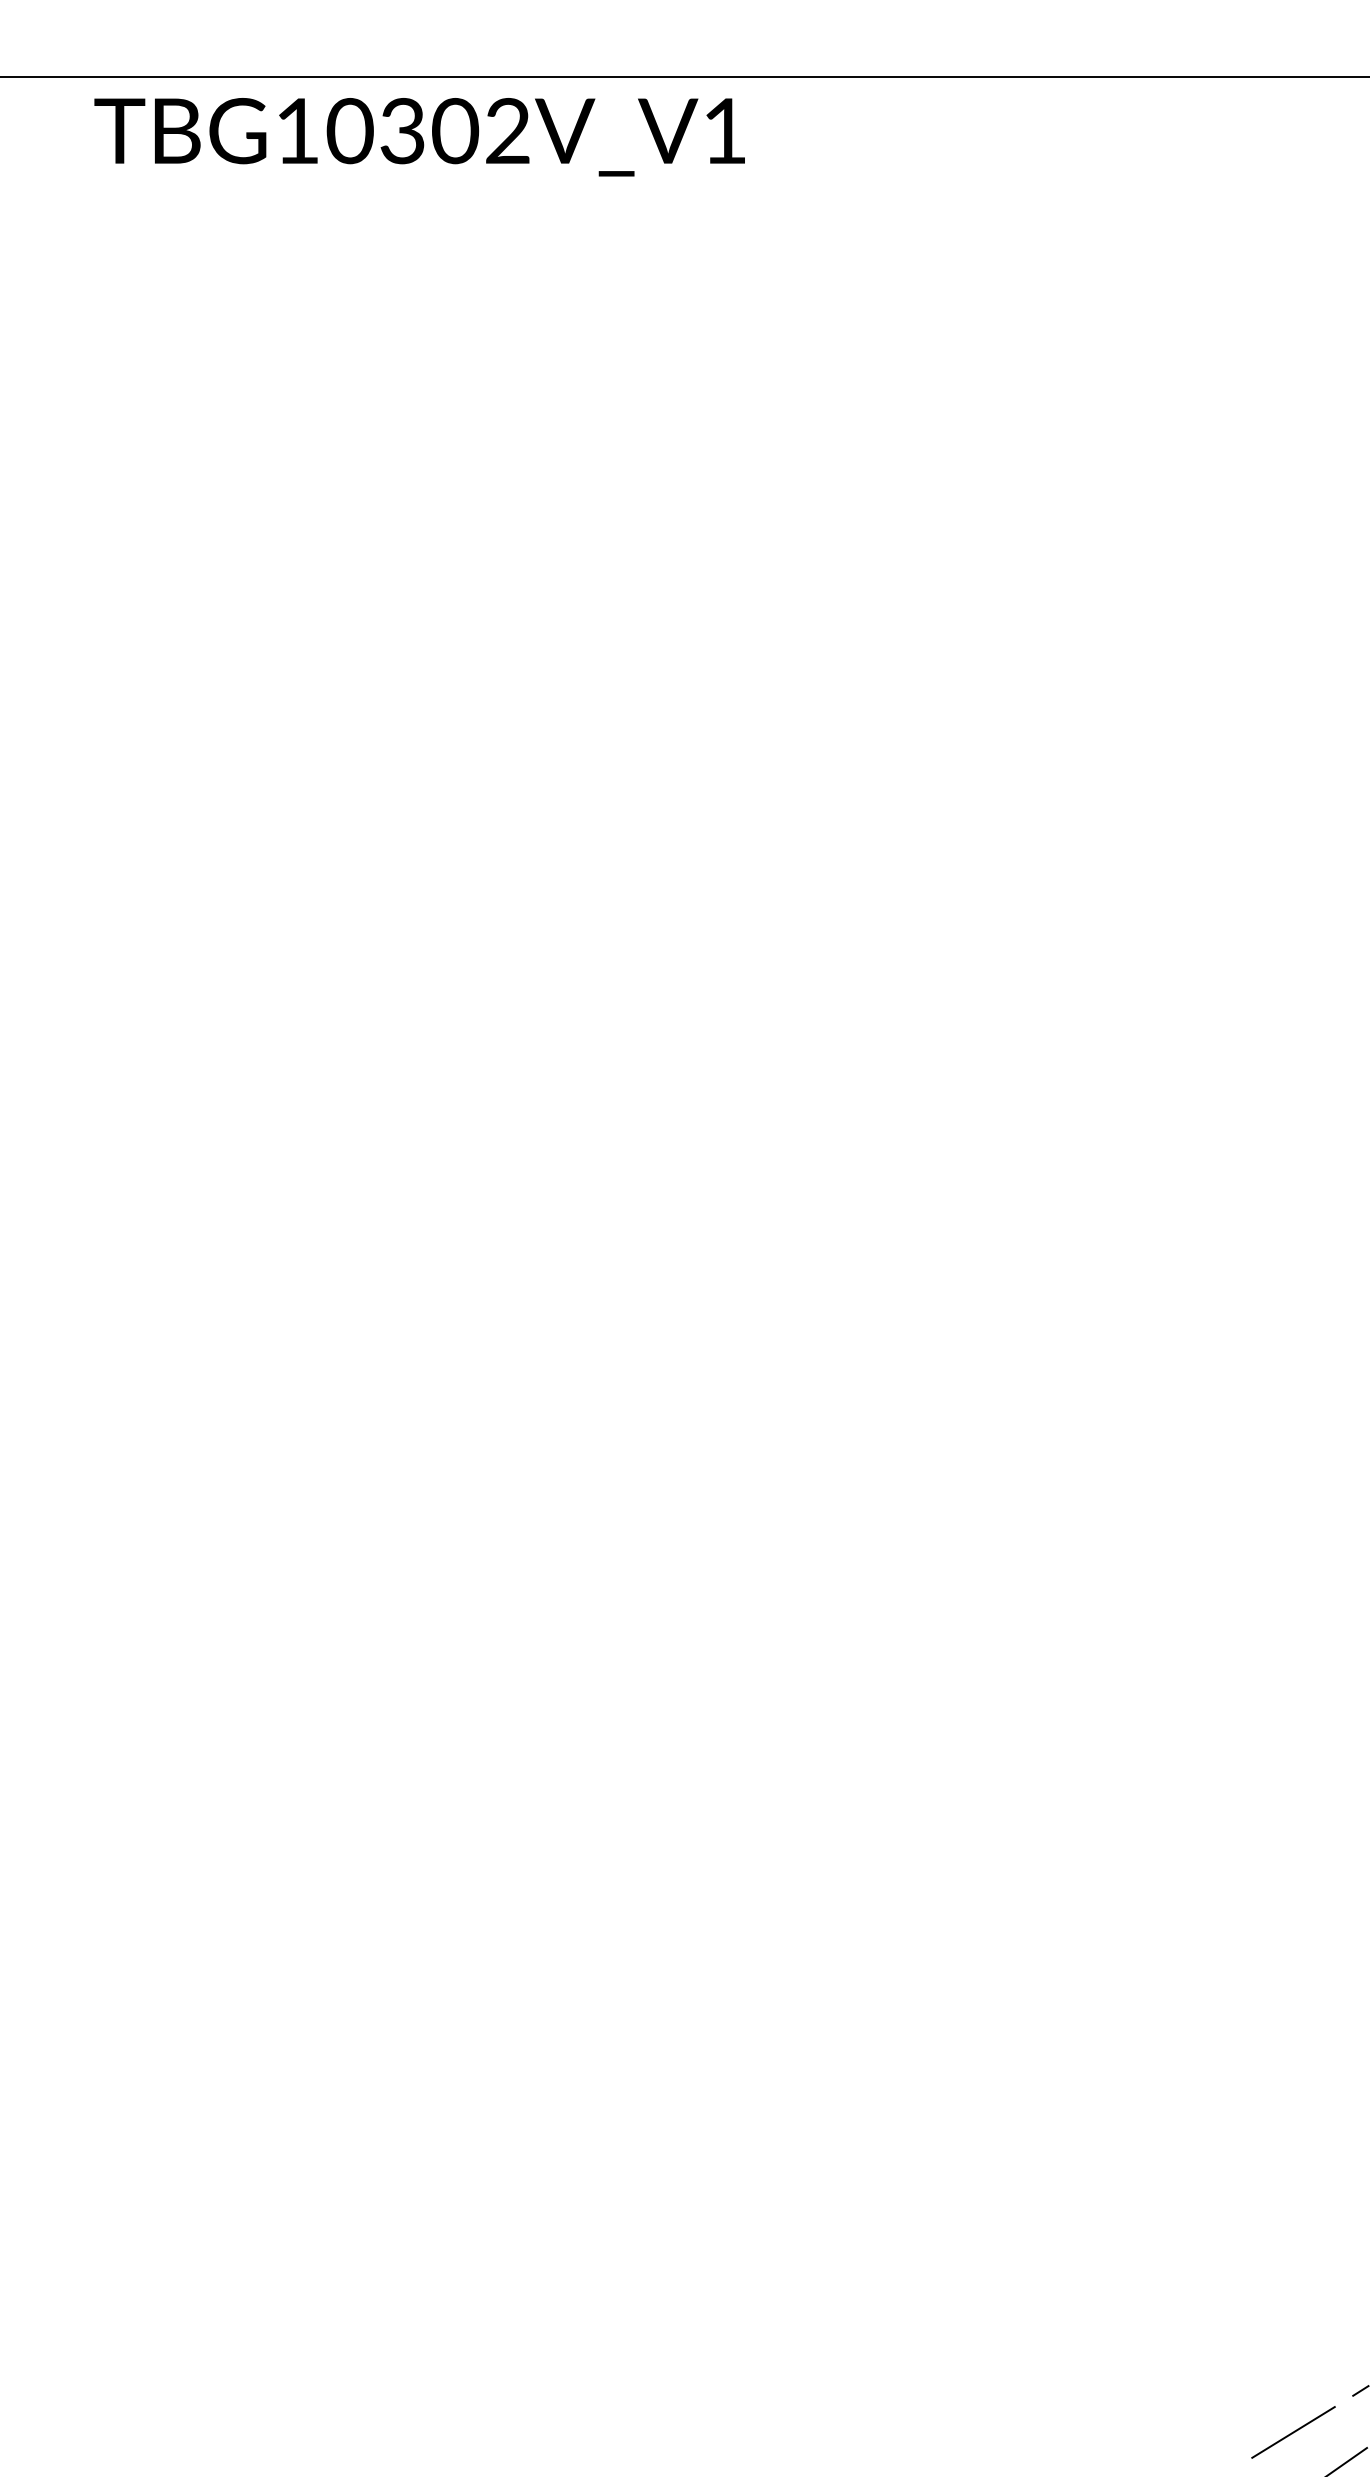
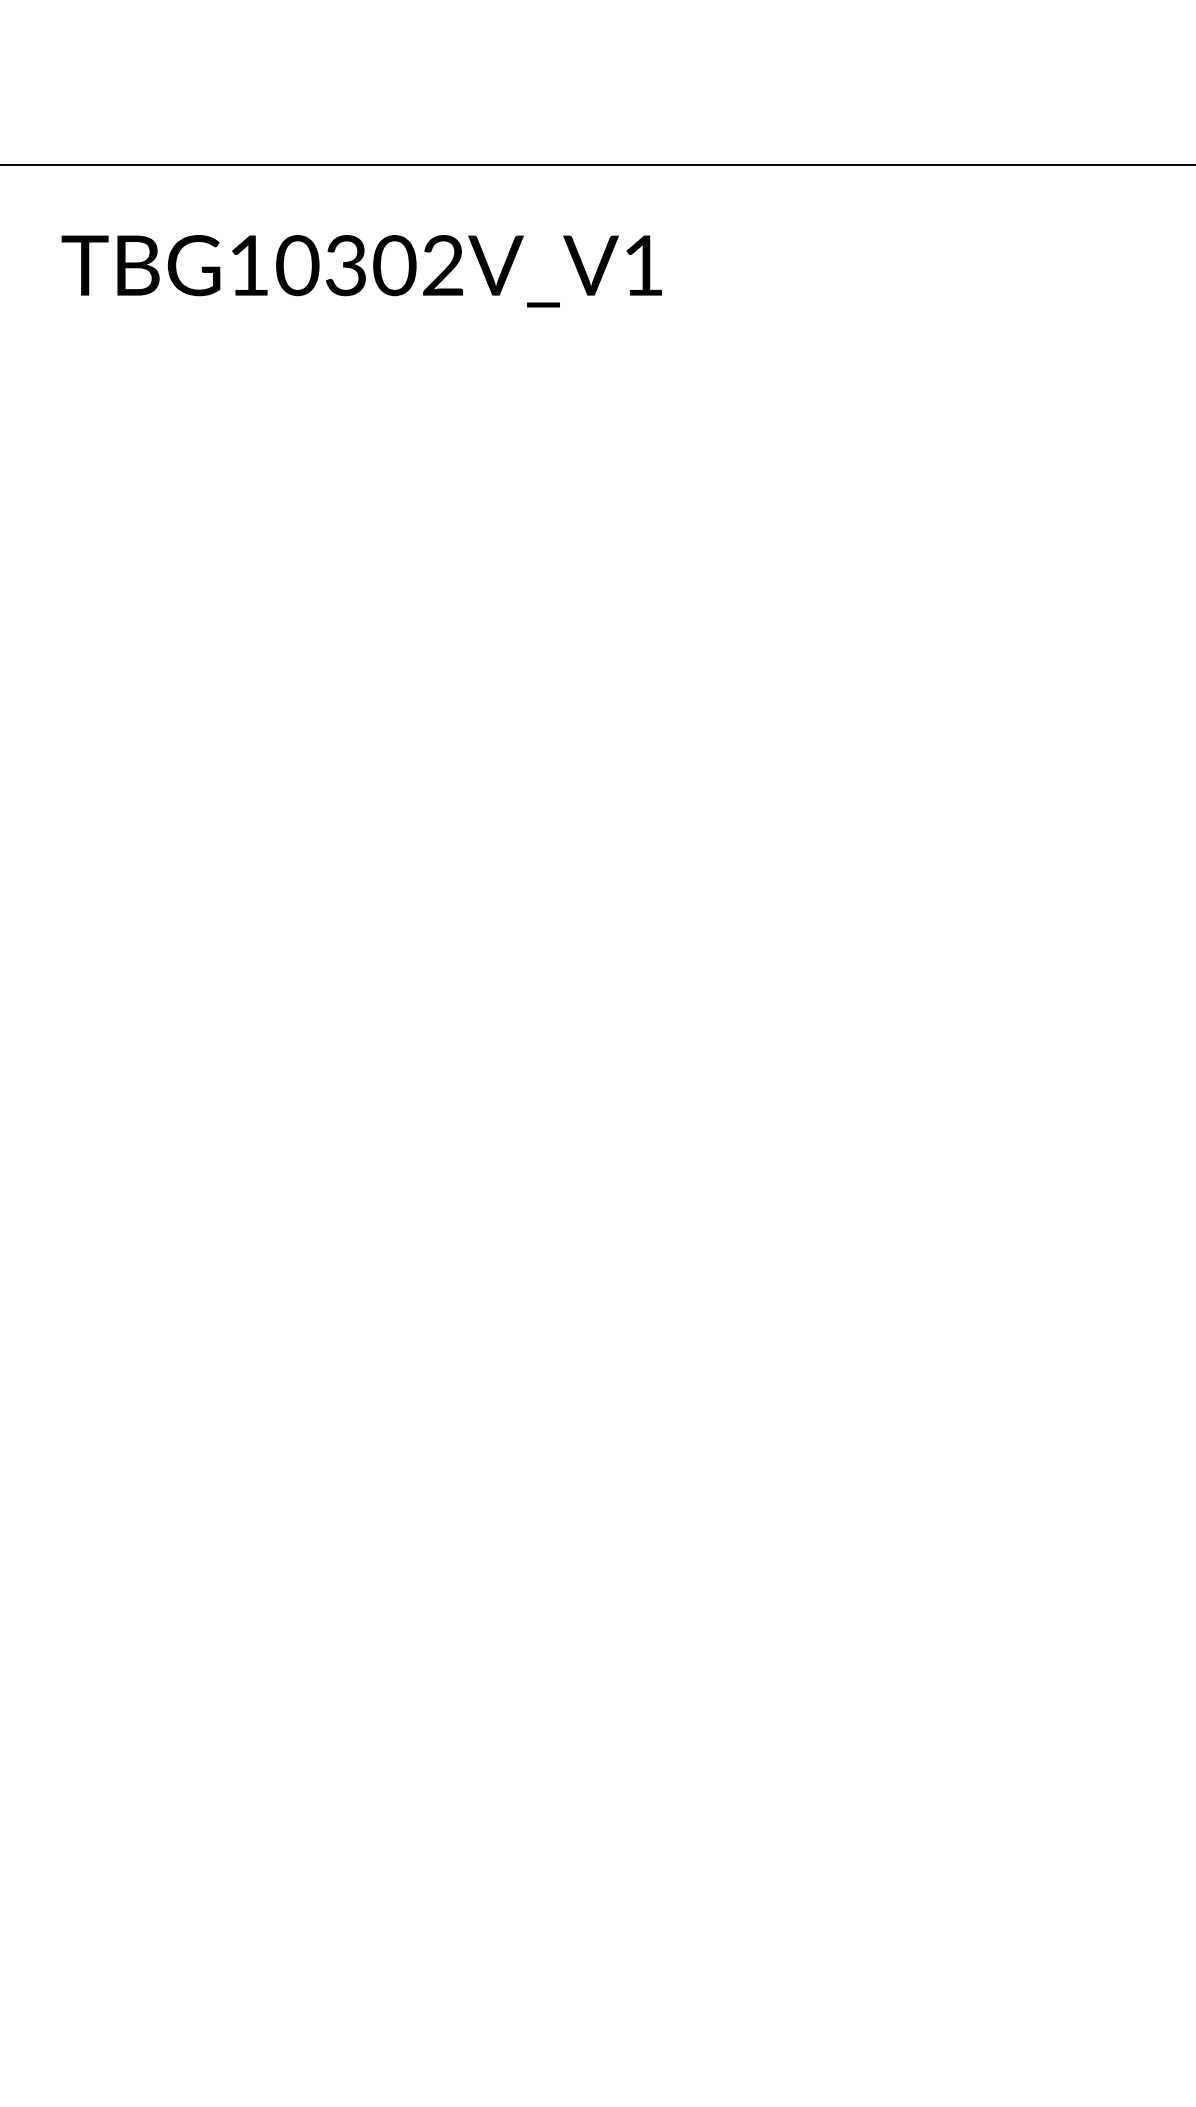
text: (419, 137) -> (361, 271), moved

